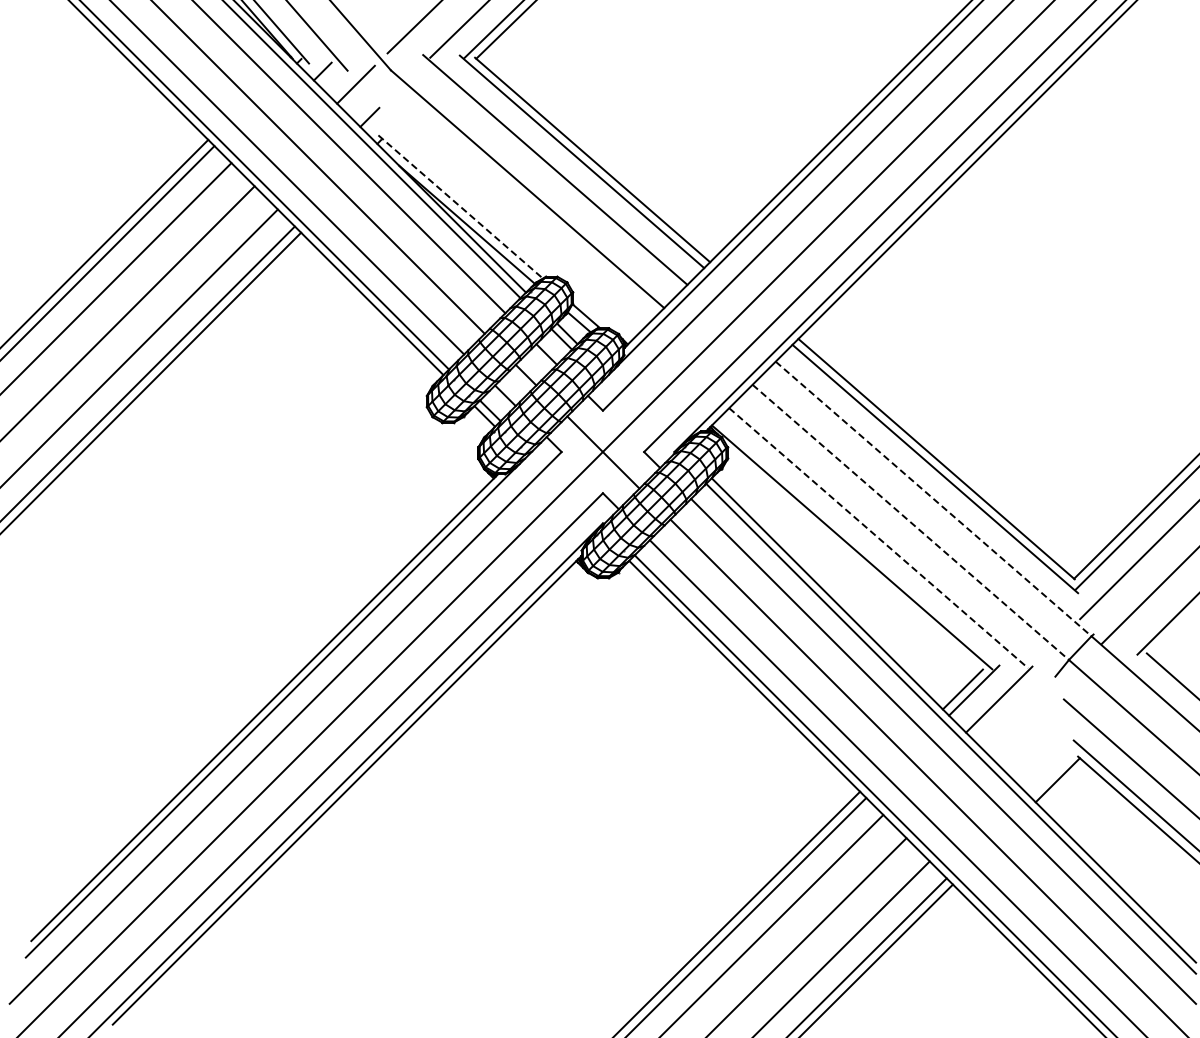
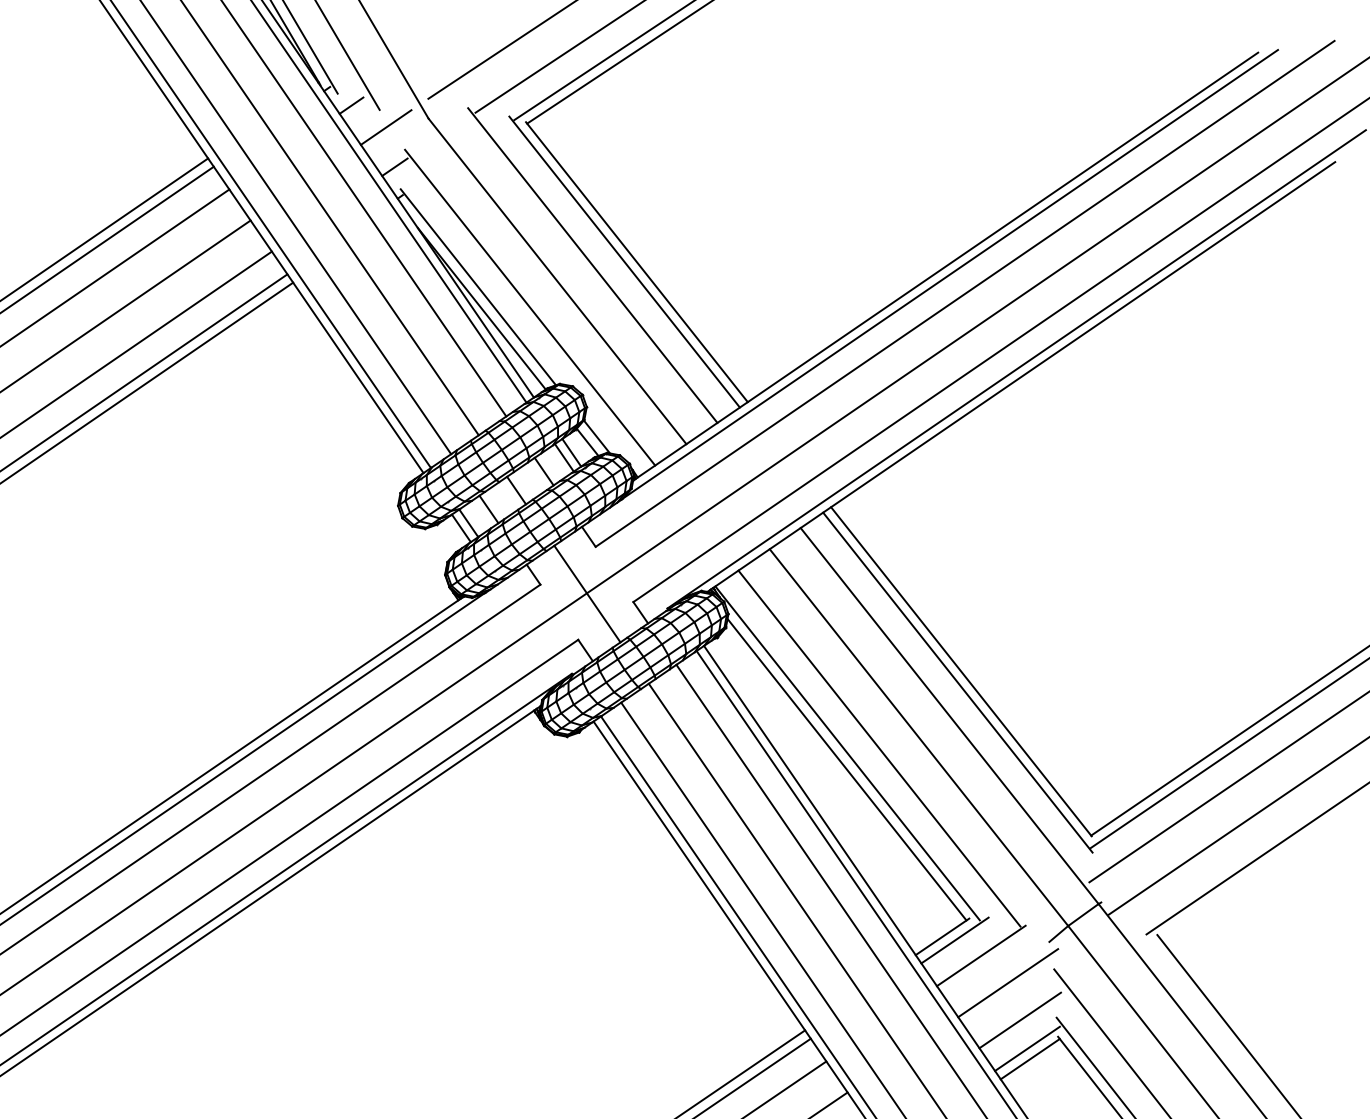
line: (461, 207) -> (479, 288), dashed -> solid
line: (507, 215) -> (529, 306), added
line: (934, 499) -> (950, 716), dashed -> solid
line: (910, 522) -> (918, 737), dashed -> solid
line: (879, 538) -> (880, 749), dashed -> solid
line: (853, 561) -> (846, 769), added
line: (1026, 718) -> (1008, 982), added
line: (1042, 748) -> (1019, 1020), added
line: (1053, 771) -> (1027, 1048), added

